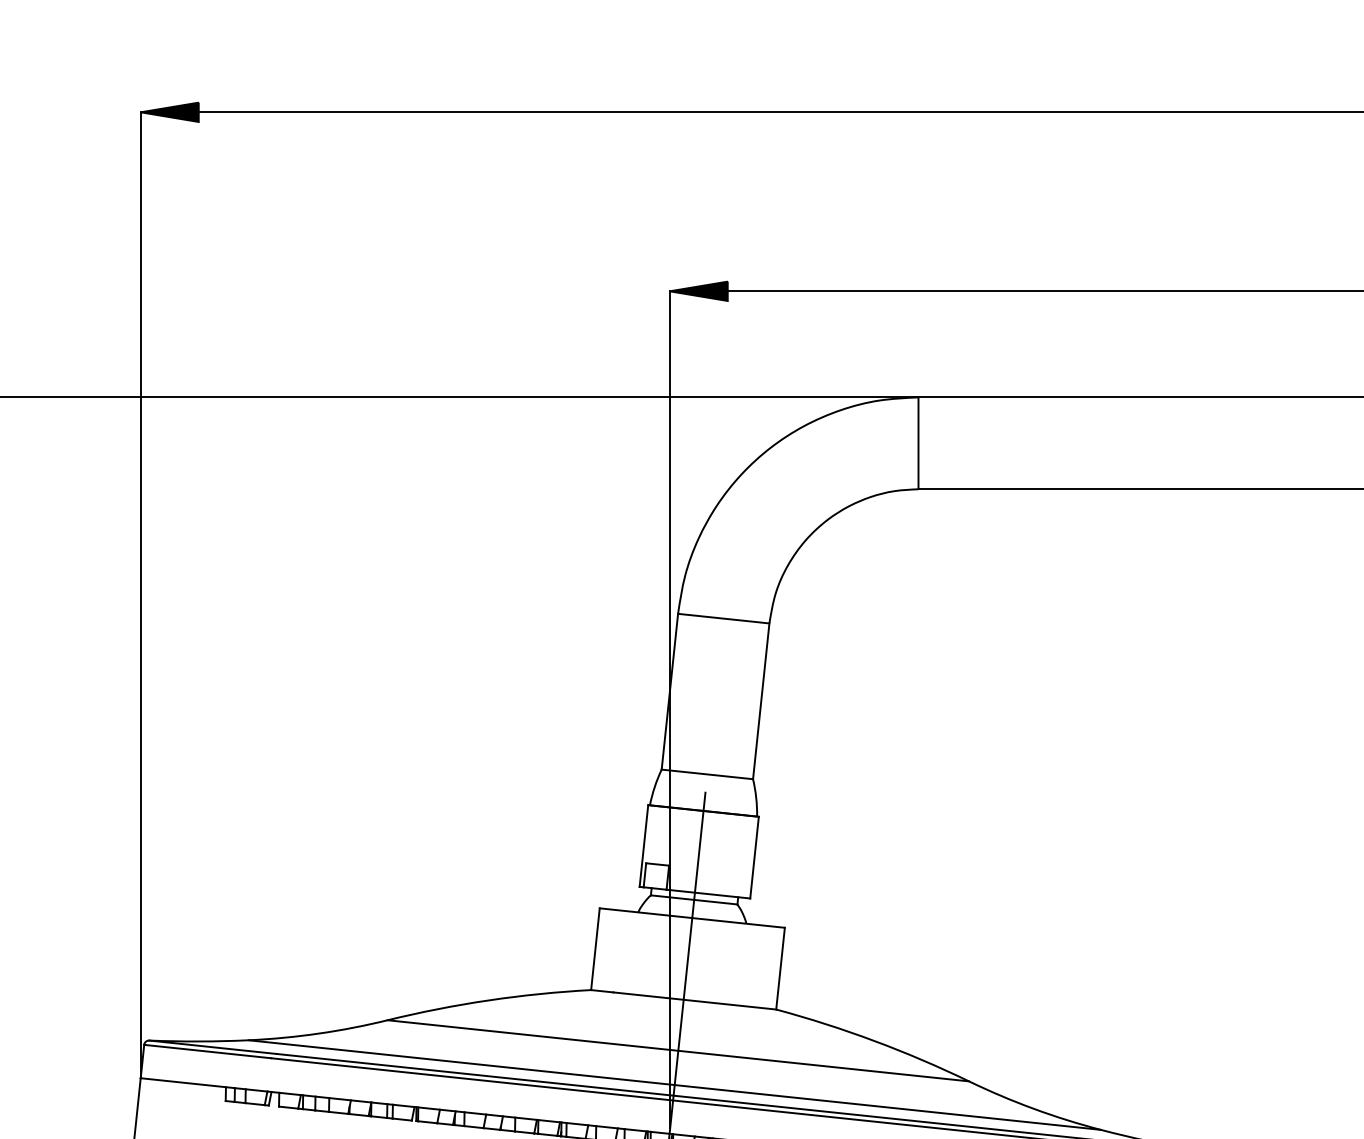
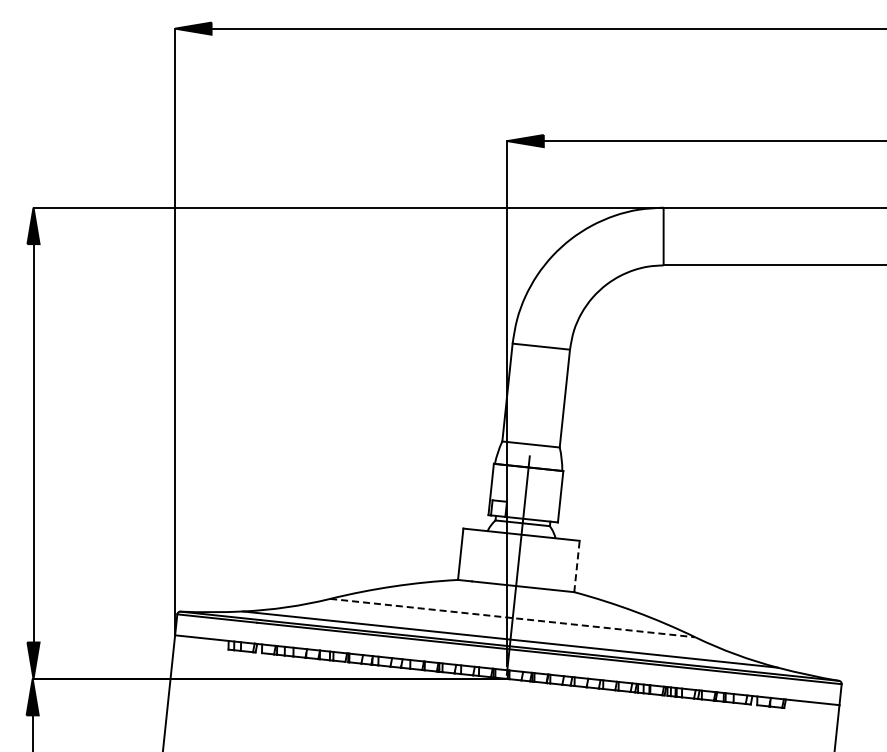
line: (779, 968) -> (576, 566), solid -> dashed
line: (677, 1051) -> (512, 618), solid -> dashed

